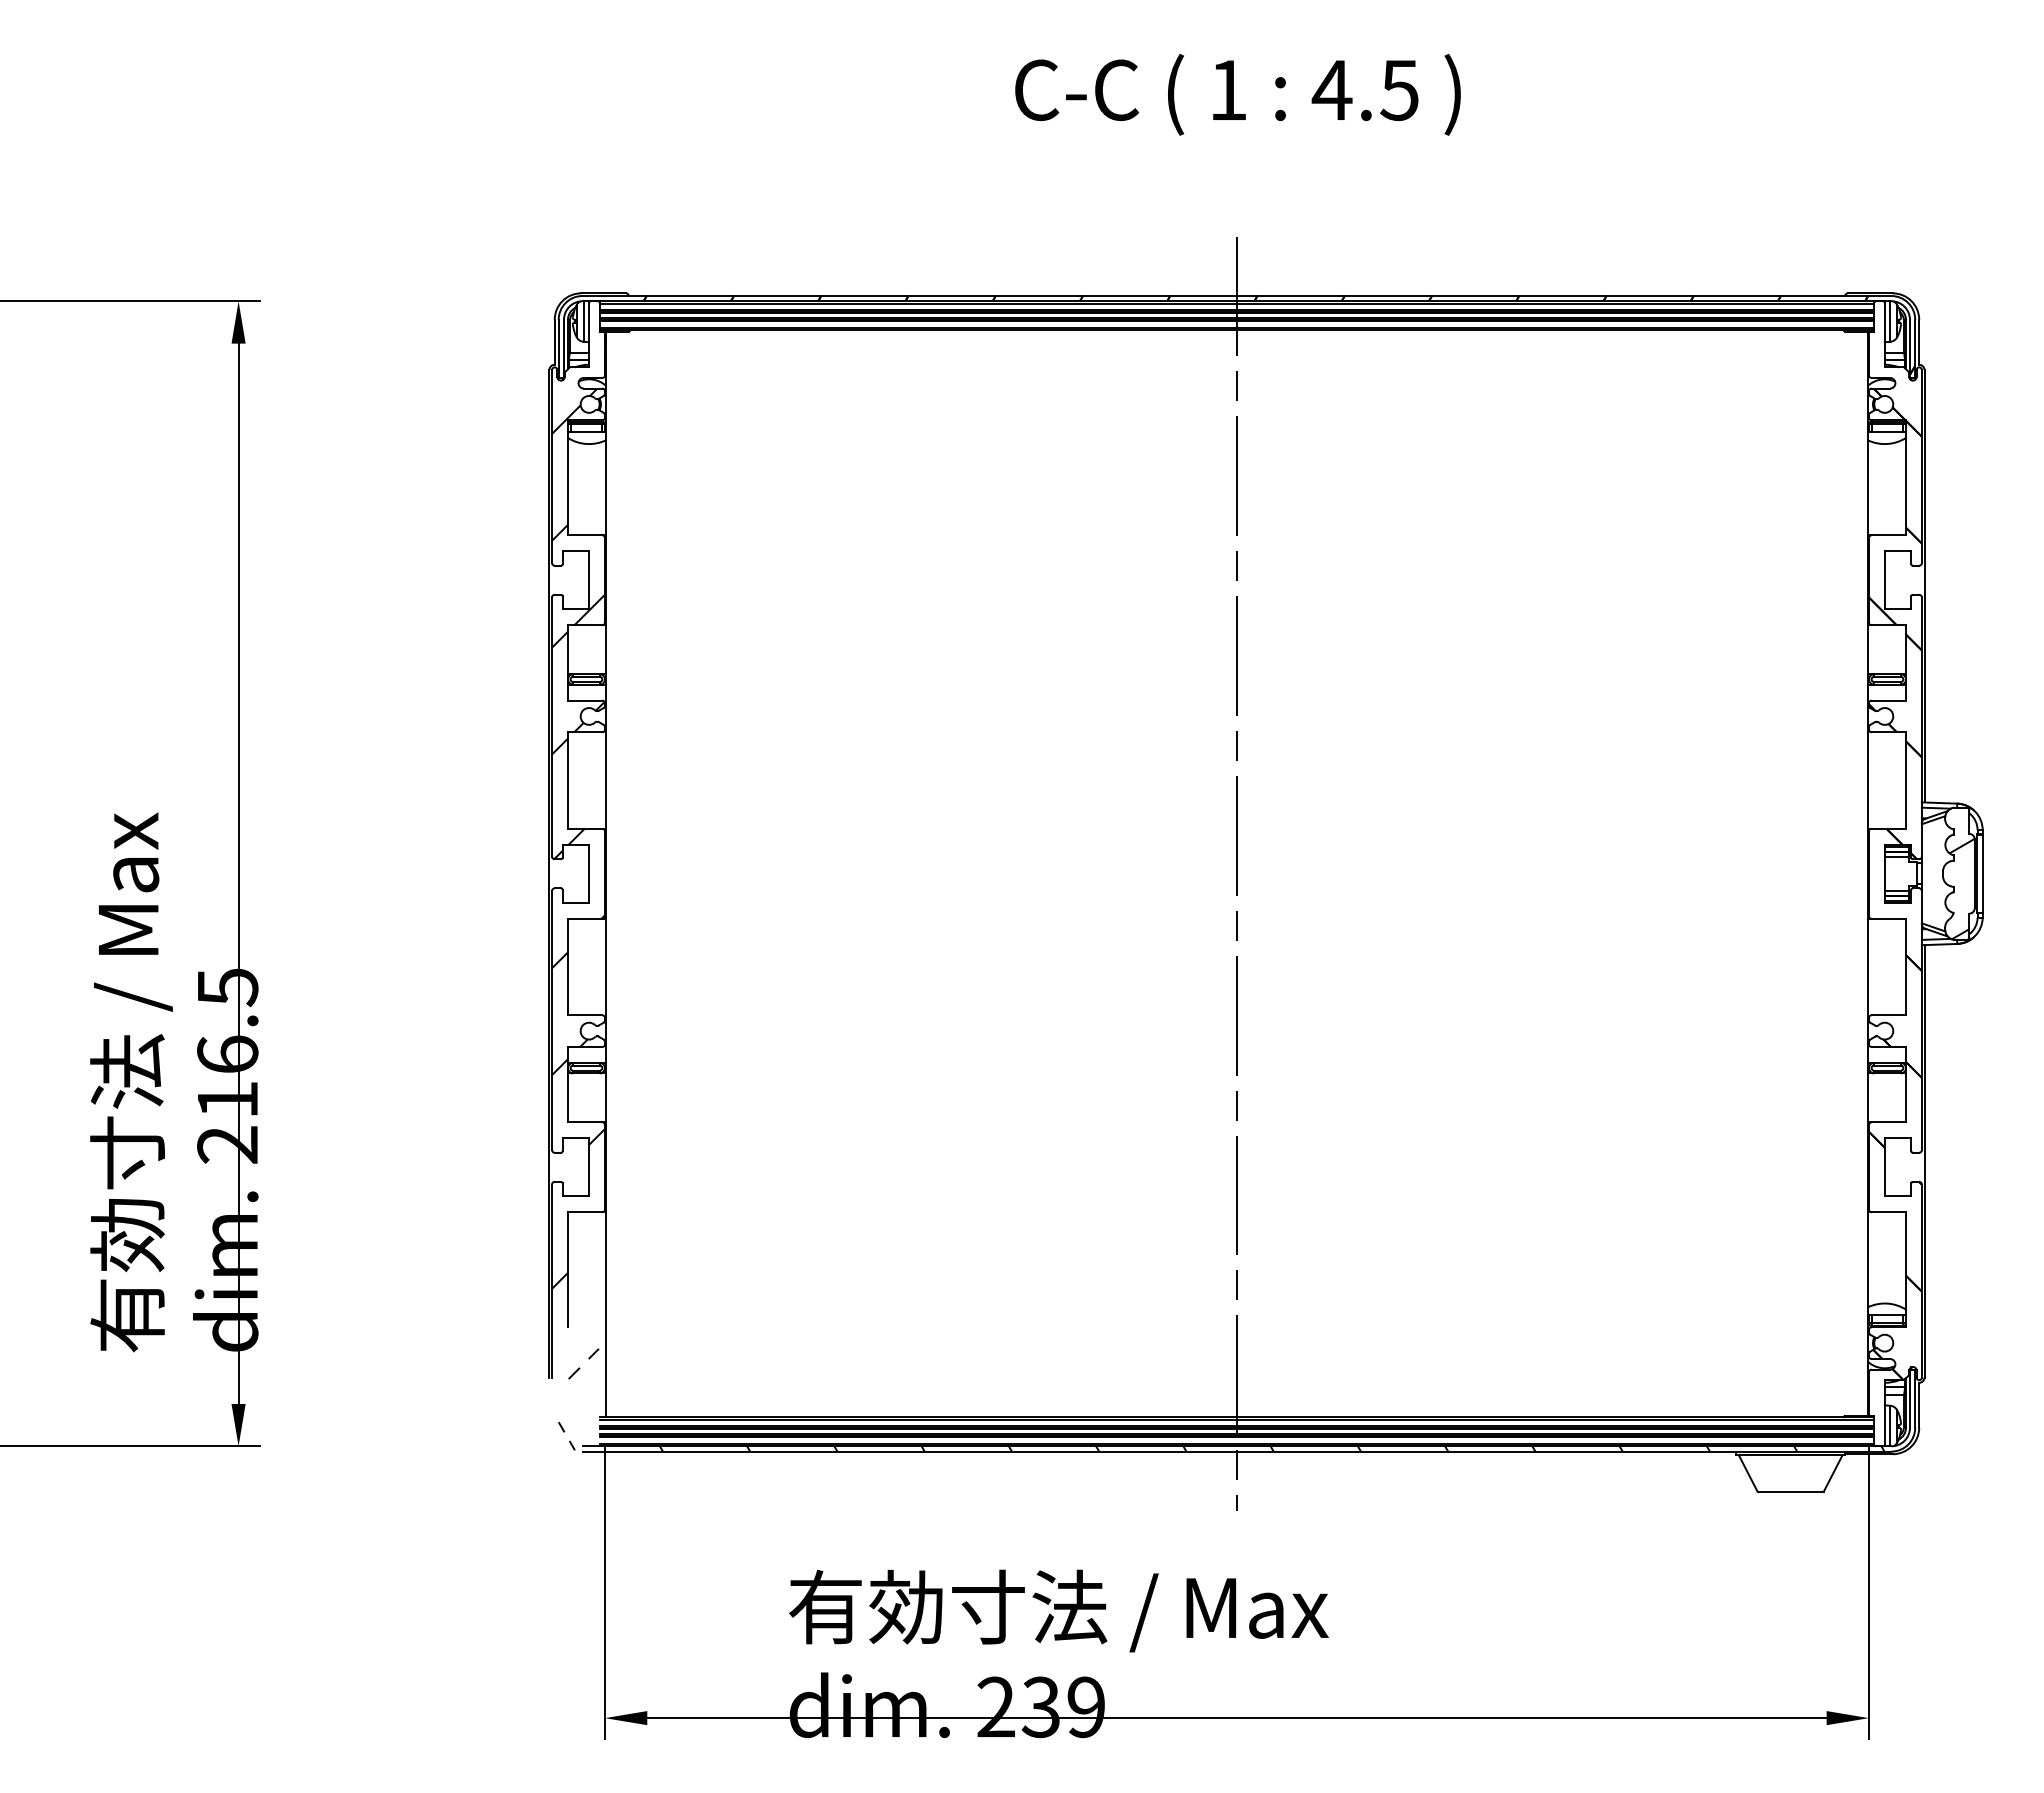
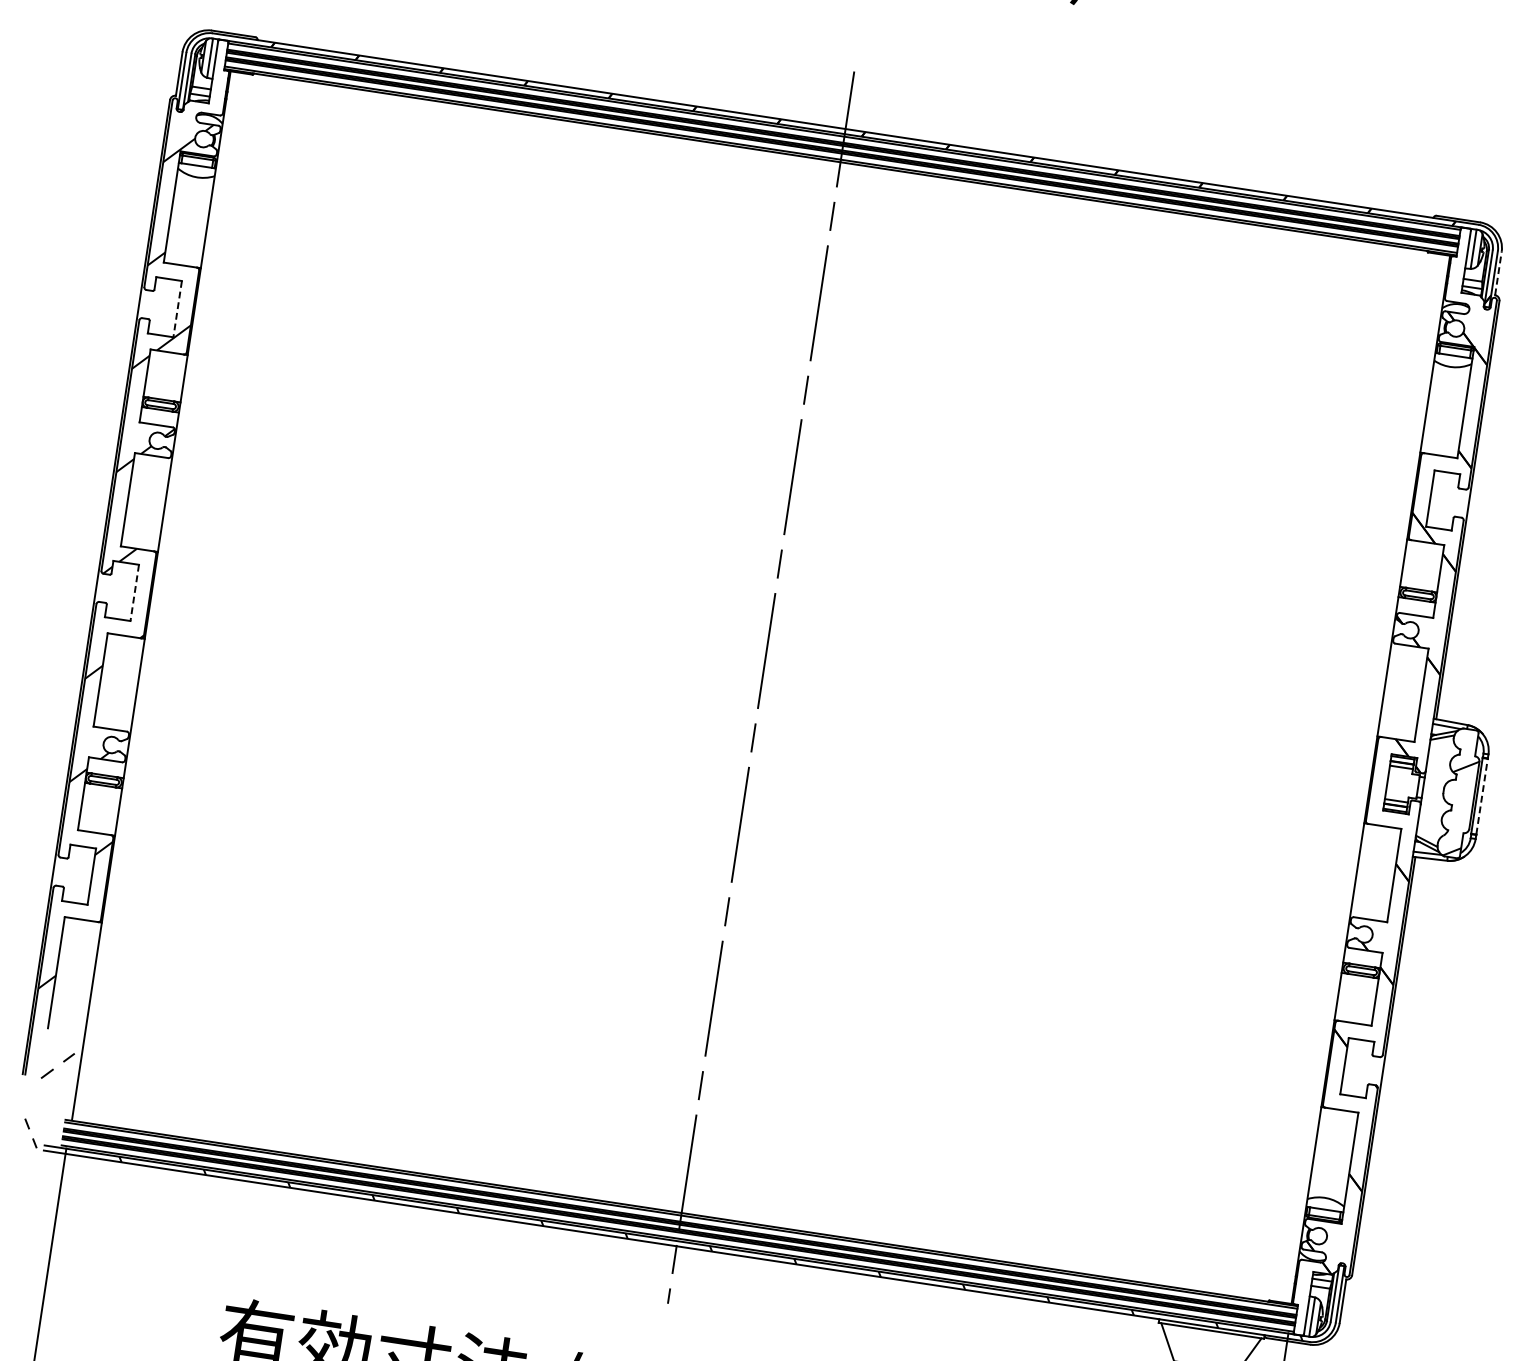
line: (1919, 341) -> (1498, 272), solid -> dashed
line: (589, 580) -> (178, 309), solid -> dashed
line: (1982, 873) -> (1481, 796), solid -> dashed
line: (589, 874) -> (135, 593), solid -> dashed

